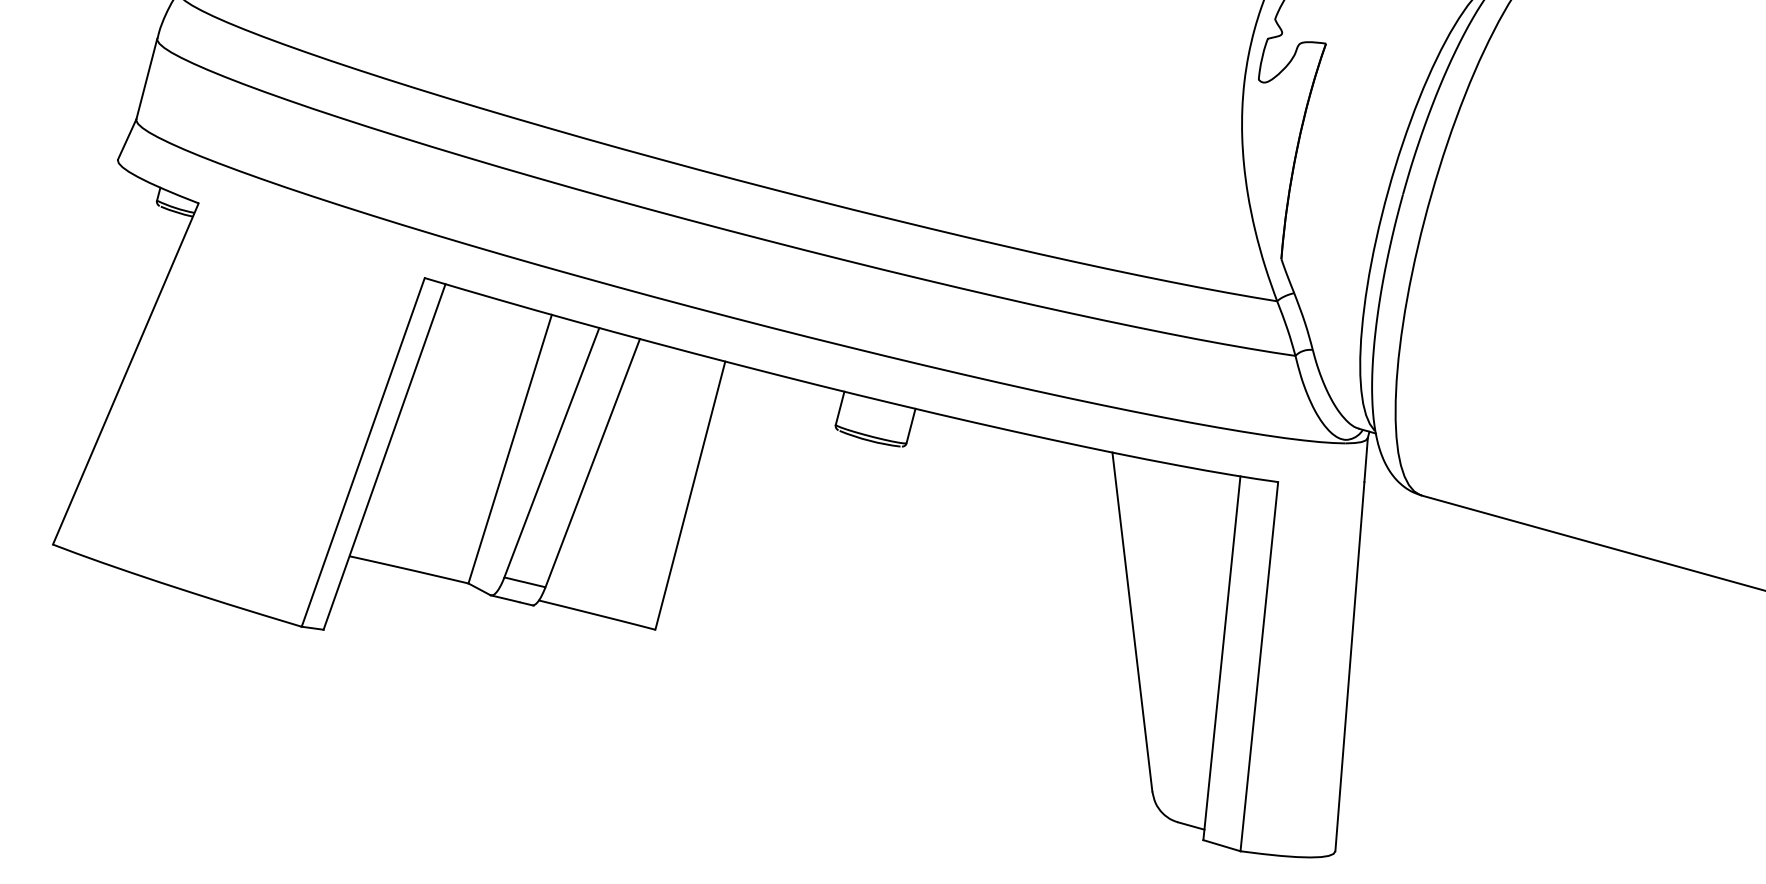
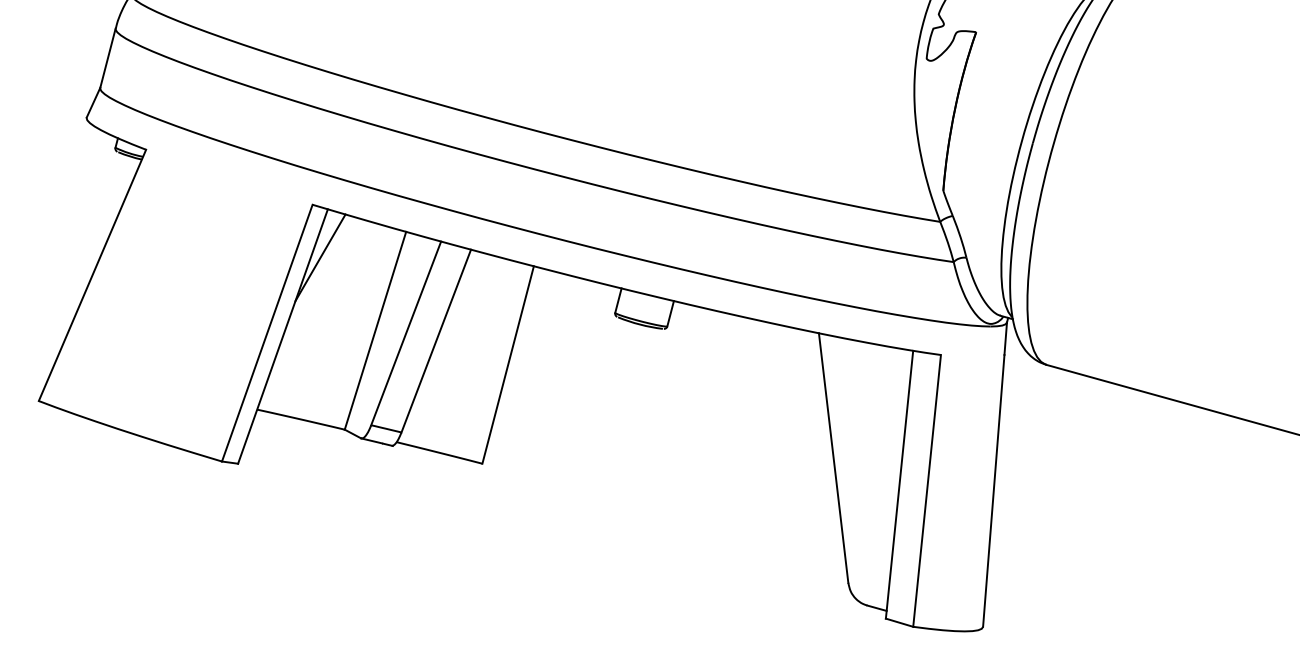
line: (435, 349) -> (320, 257), added

